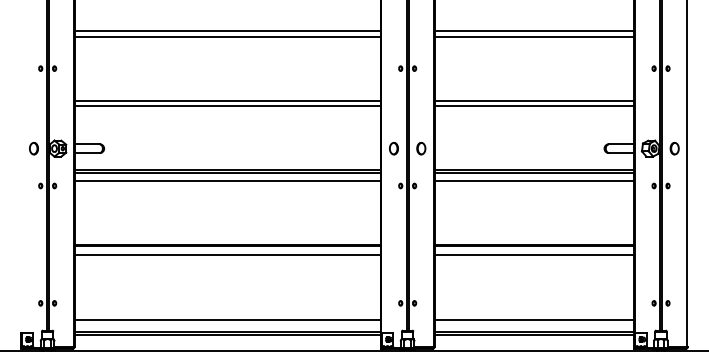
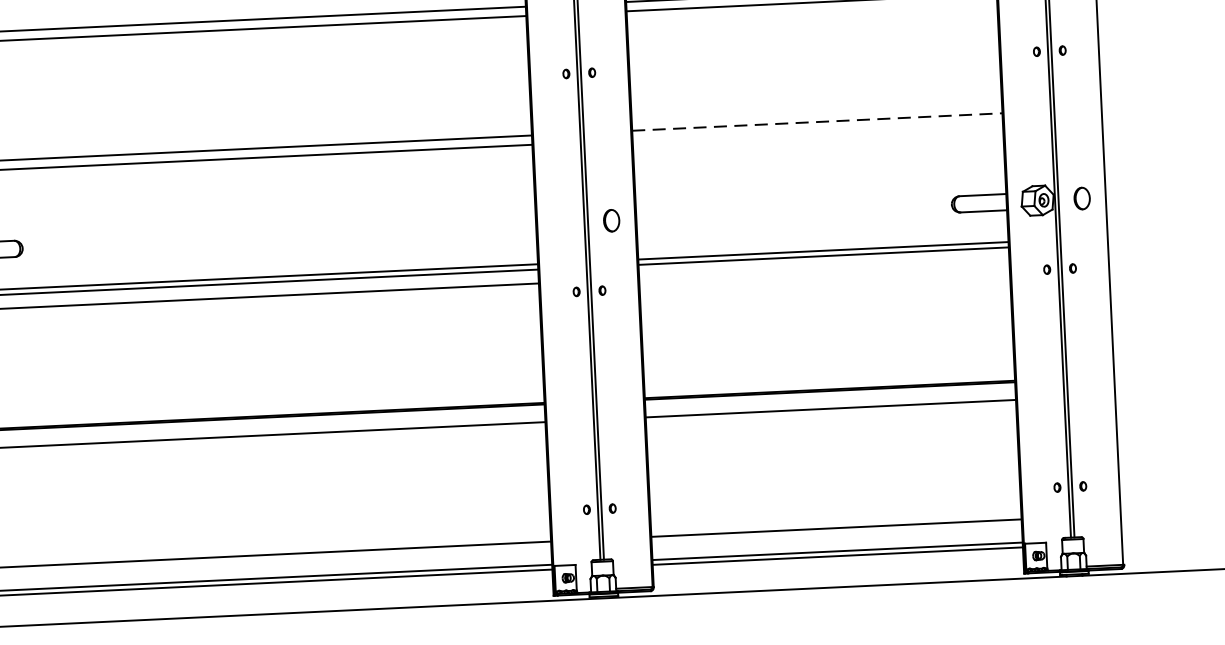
line: (534, 100) -> (817, 121), solid -> dashed
line: (534, 105) -> (818, 130), removed
part: (393, 148) -> (559, 222), removed
line: (534, 180) -> (824, 269), removed

